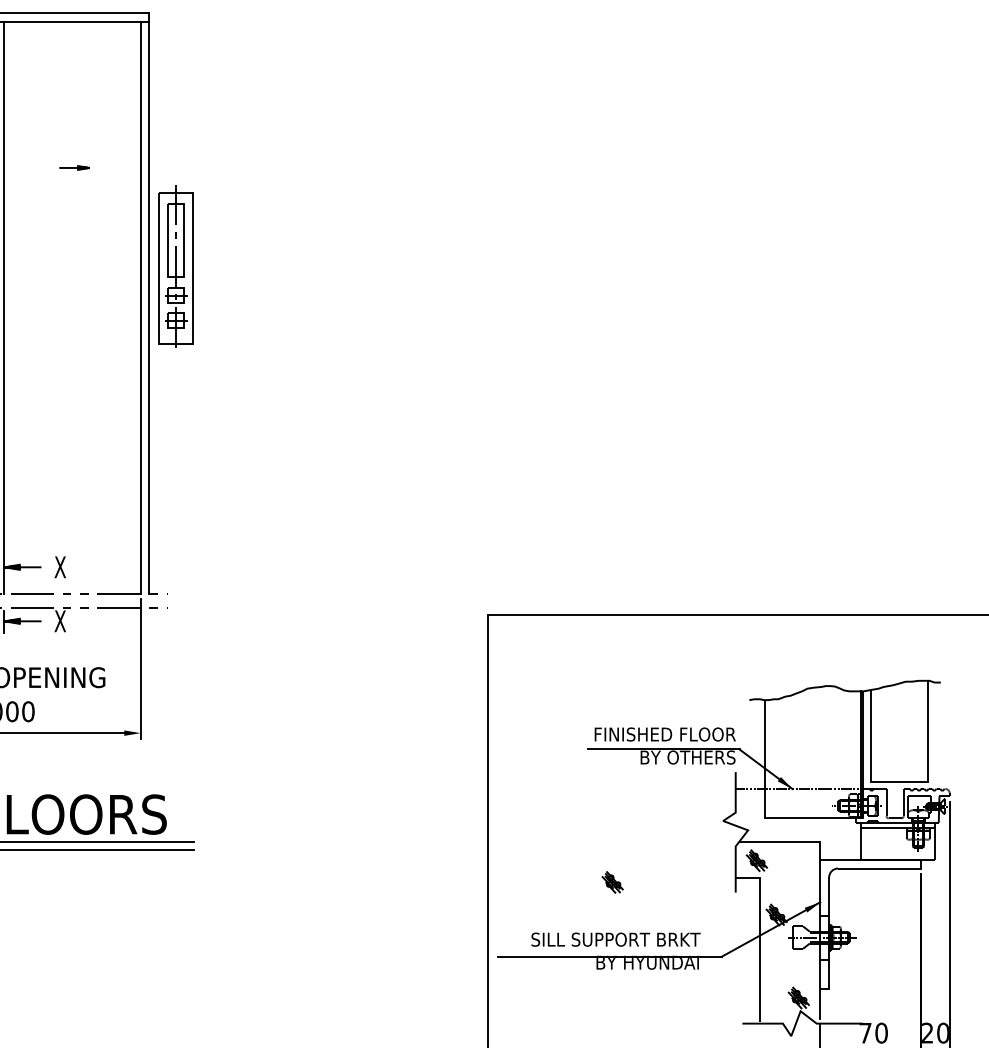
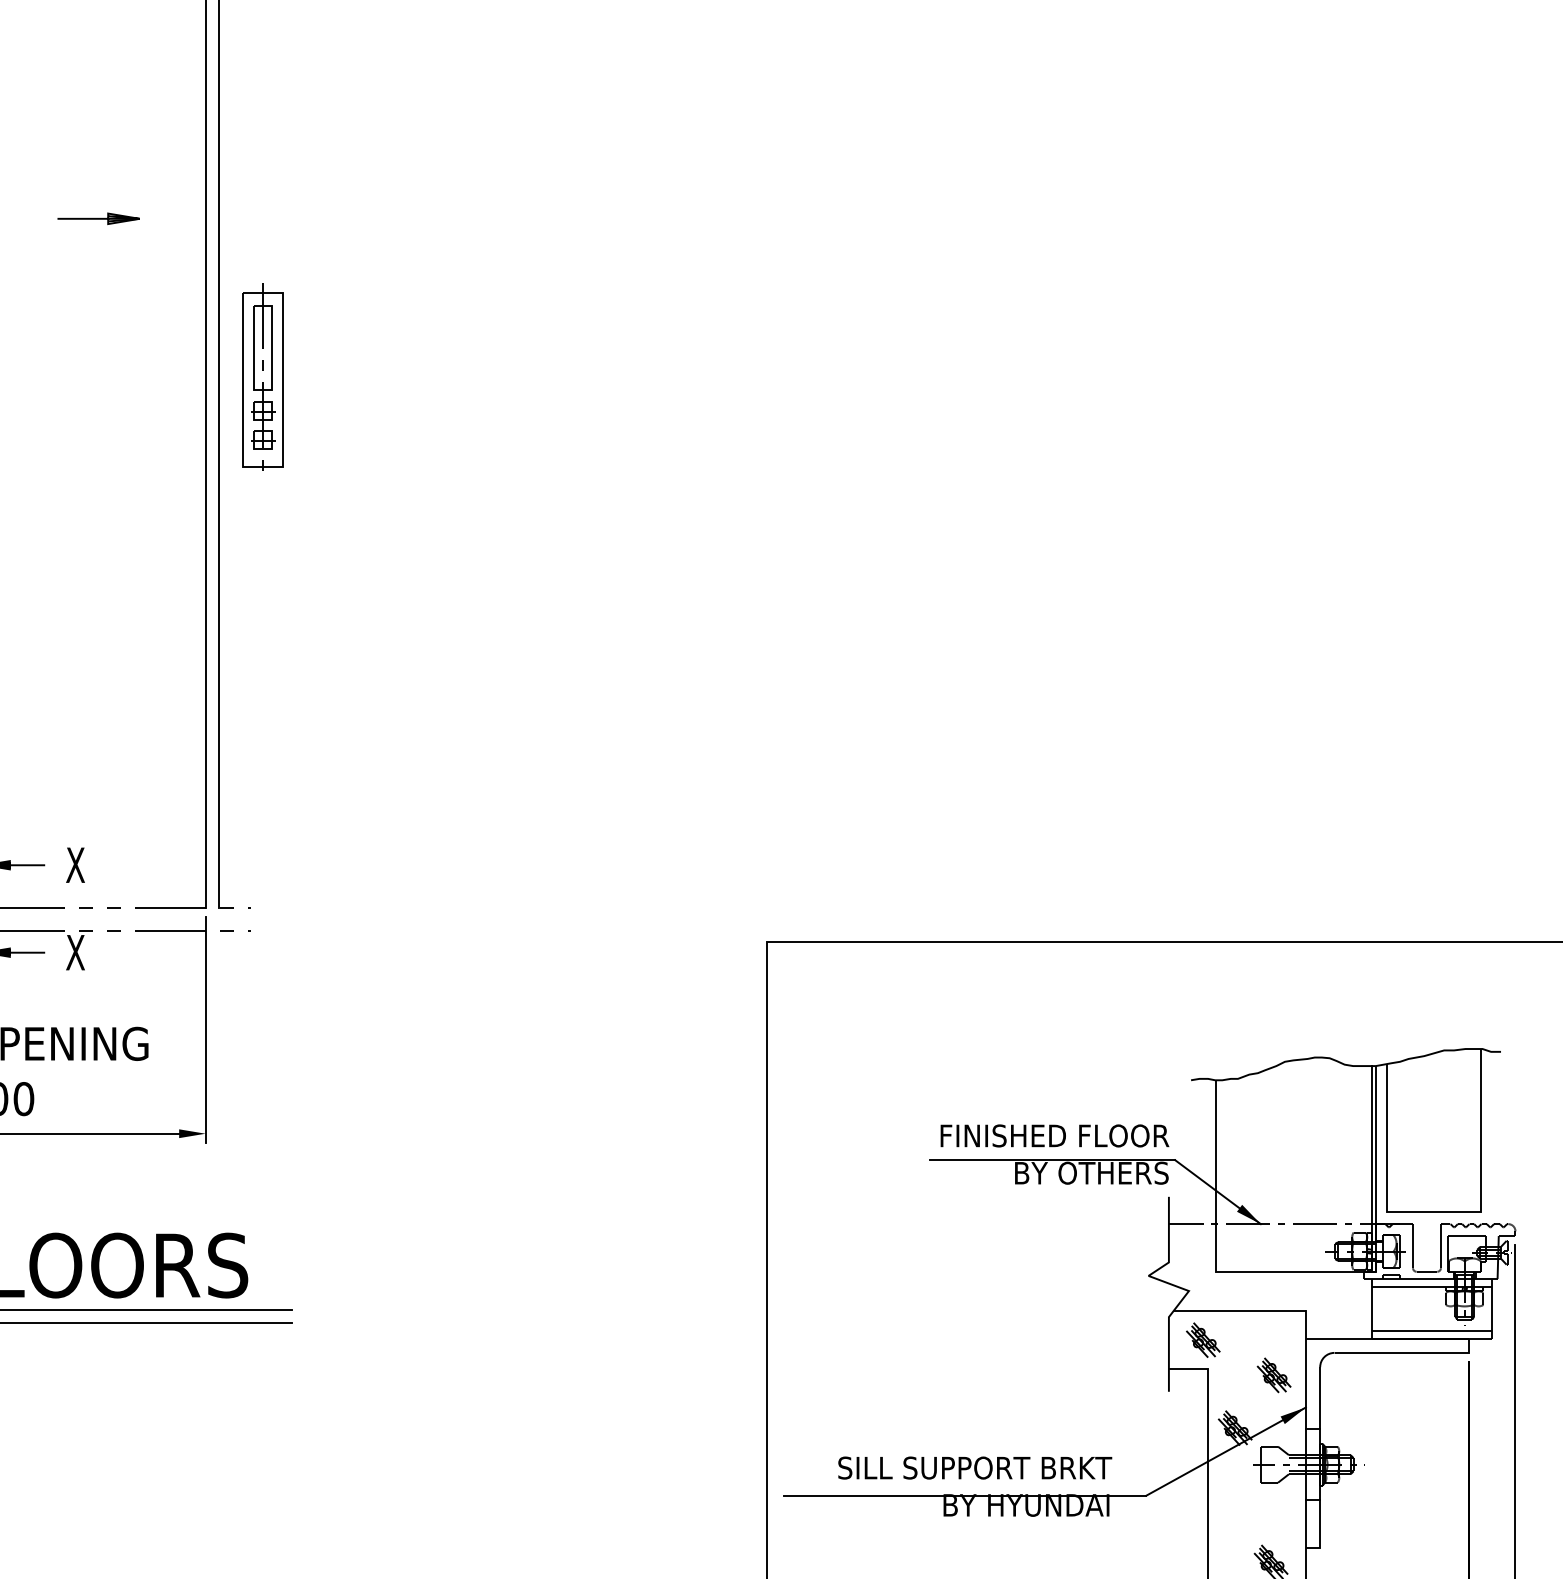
part: (74, 167) -> (98, 218), size x1.67
part: (175, 265) -> (262, 376), size x0.71
line: (898, 854) -> (1432, 1330), added
part: (612, 882) -> (1273, 1375), moved

